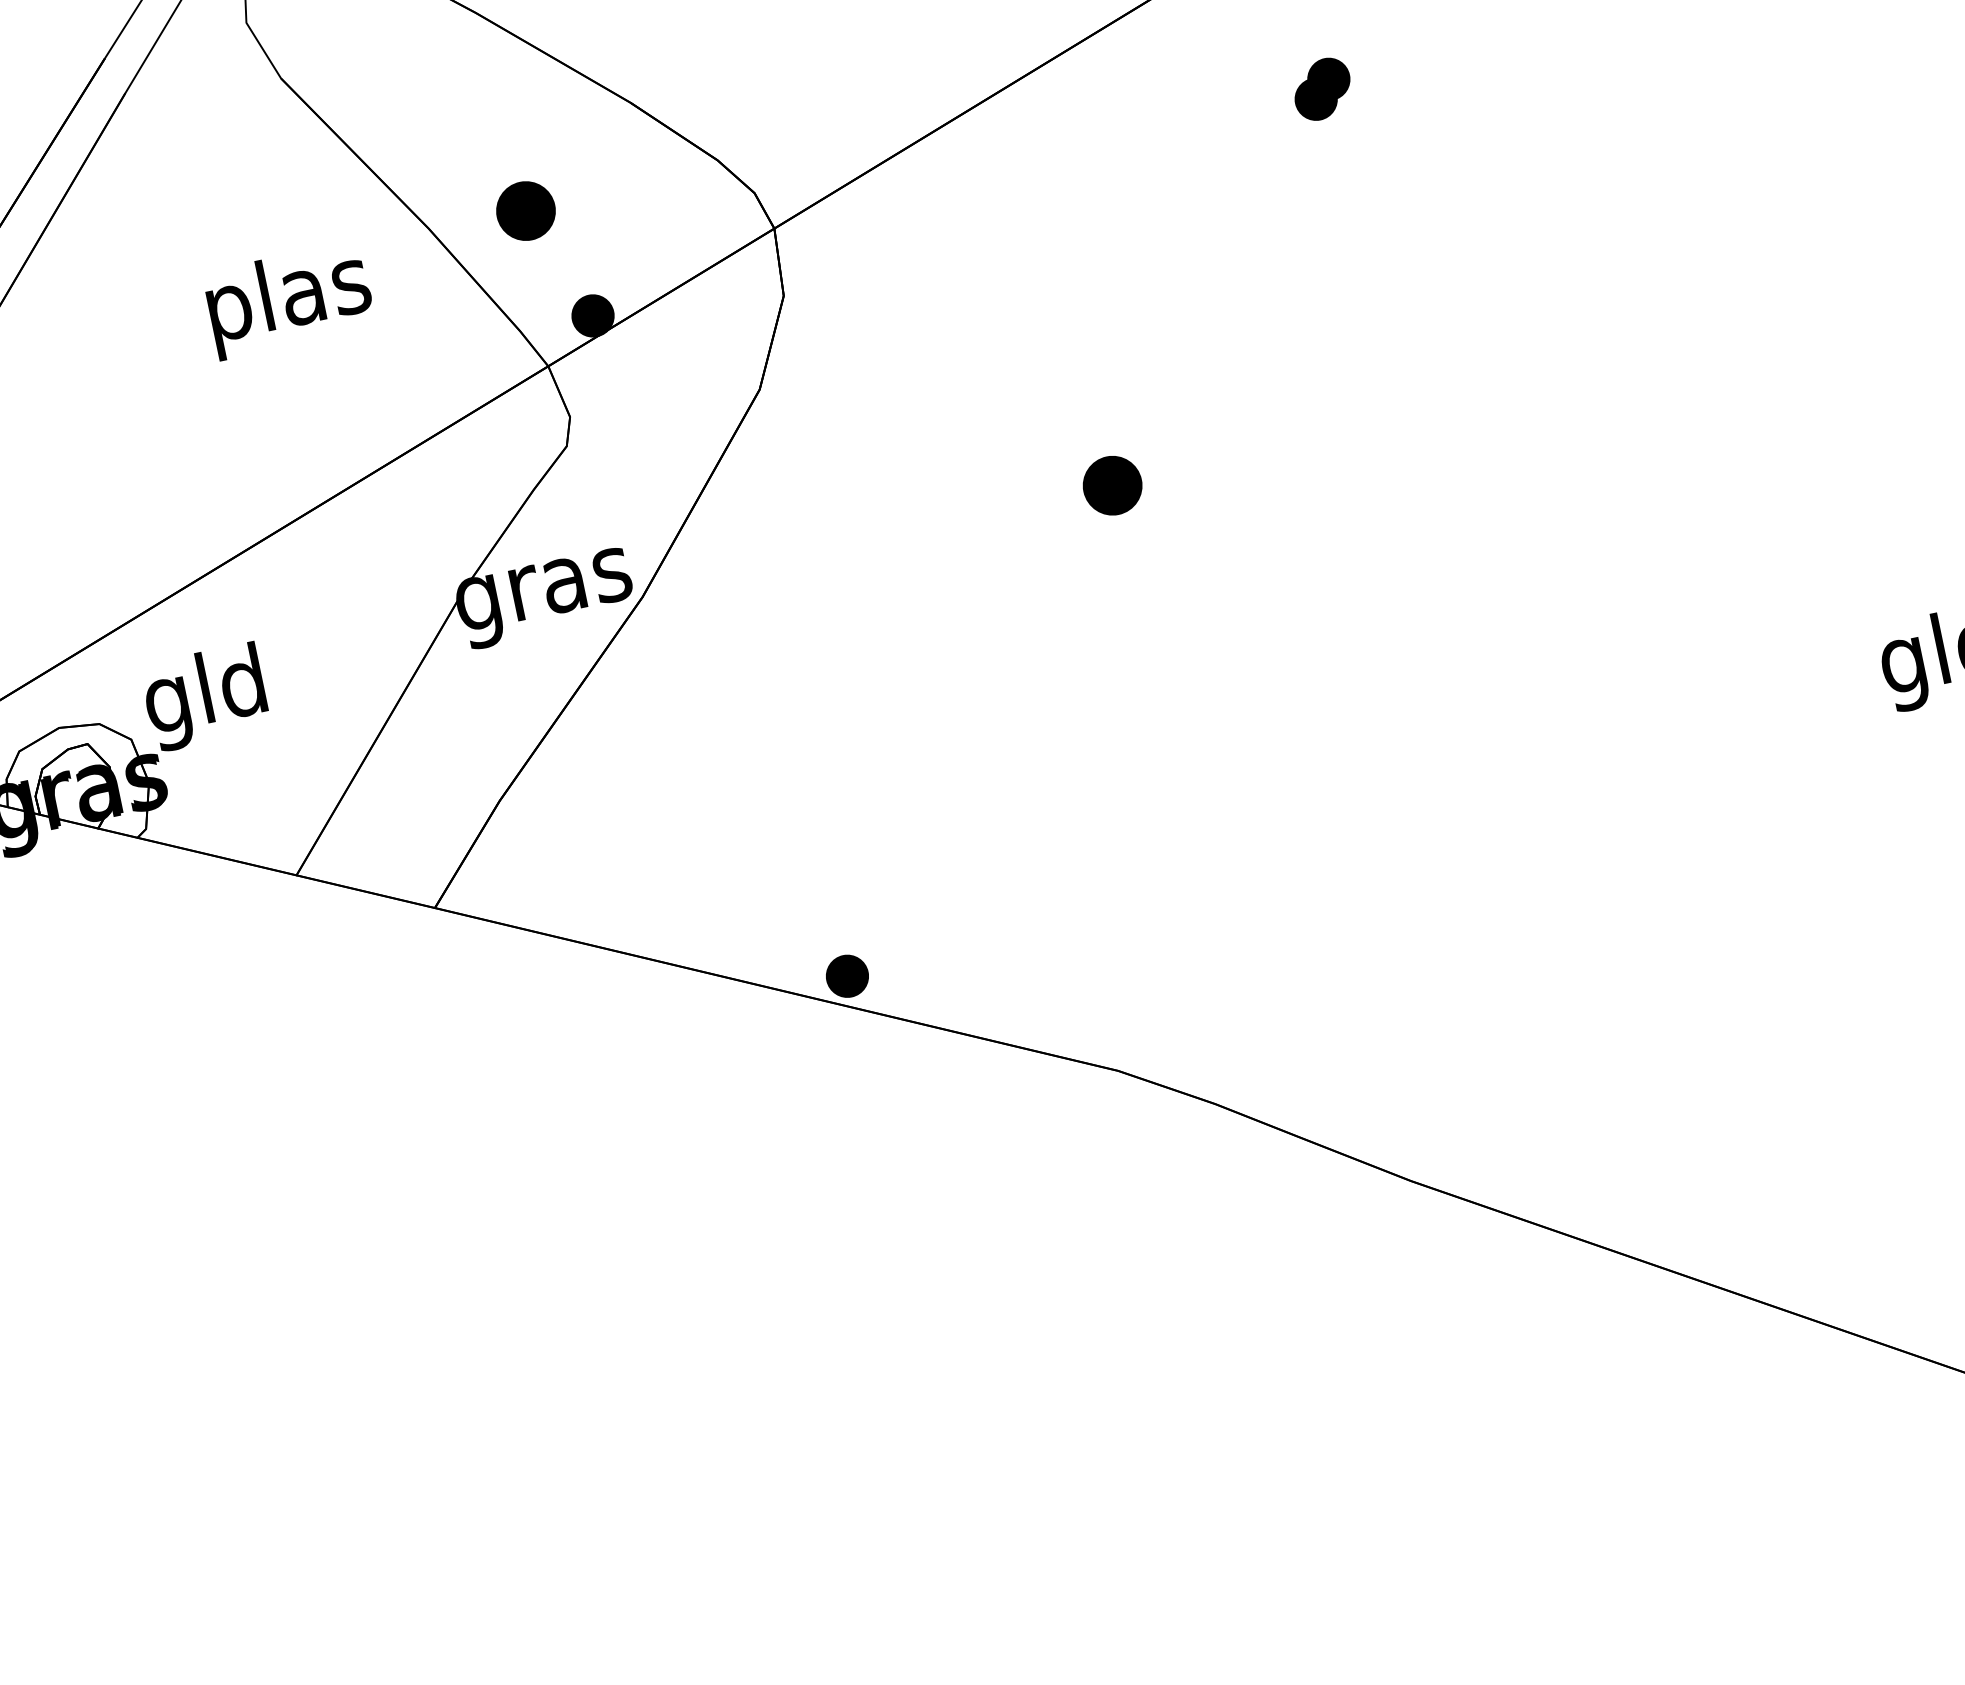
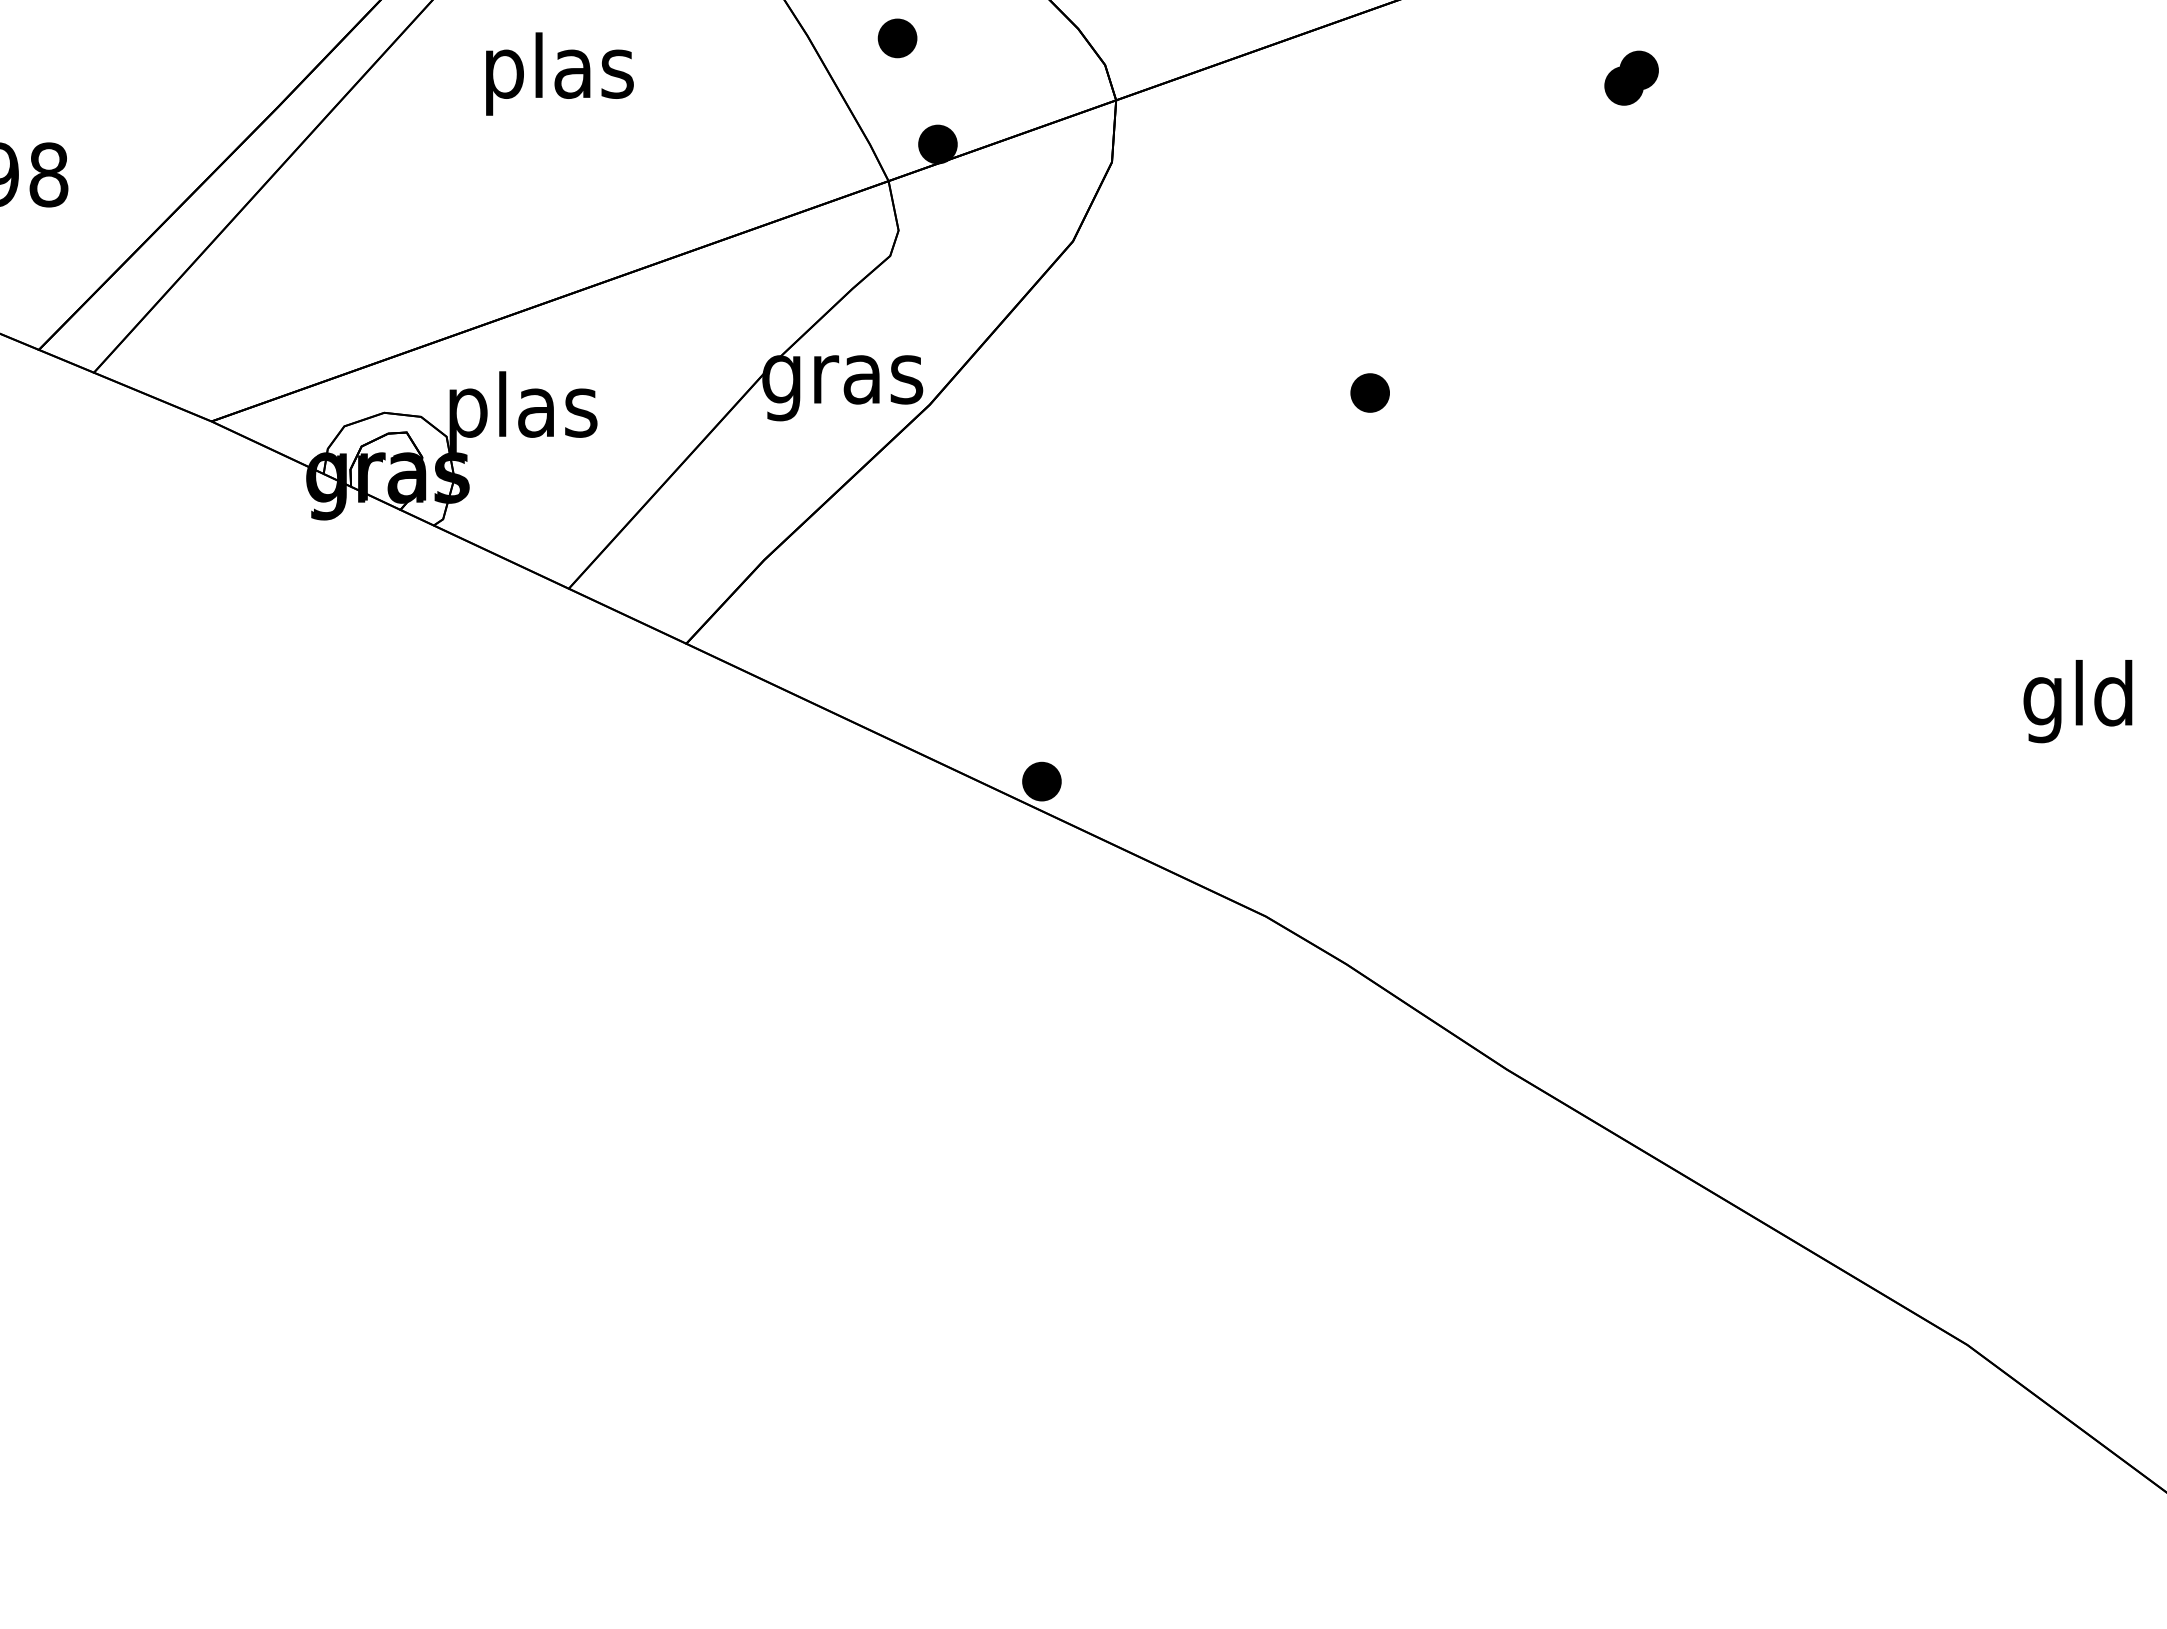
part: (525, 211) -> (897, 38), size x0.71
text: (289, 299) -> (559, 73), moved
part: (1111, 485) -> (1369, 392), size x0.71
text: (208, 696) -> (523, 412), gld -> plas

